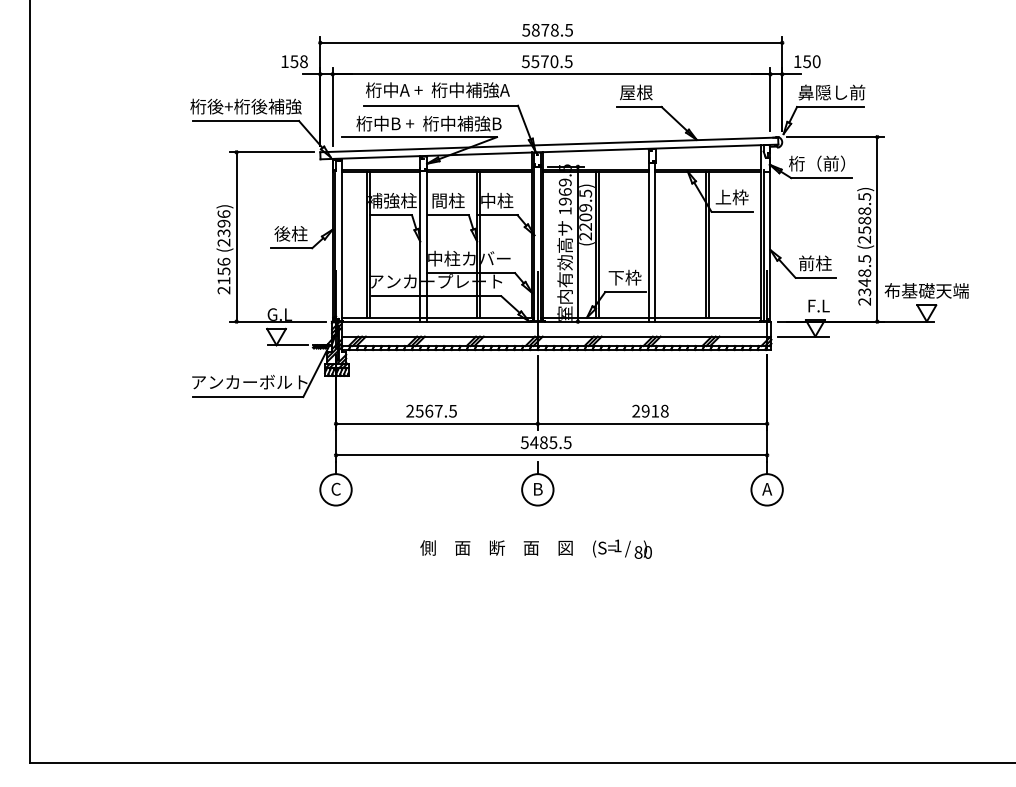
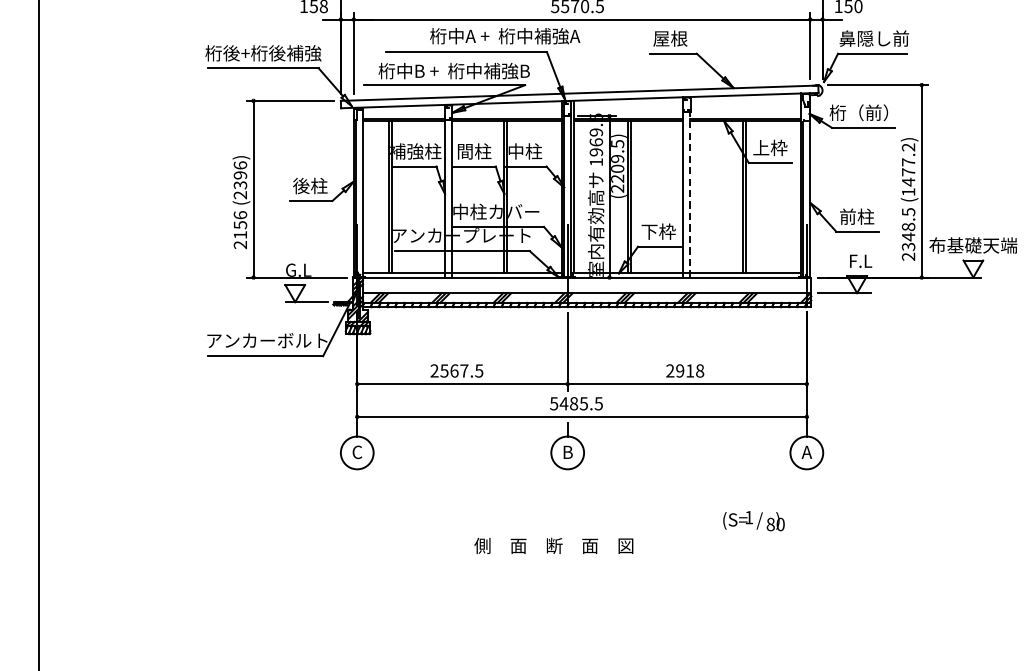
text: (437, 89) -> (504, 35), moved
text: (864, 218) -> (908, 169), (2588.5) -> (1477.2)
line: (655, 242) -> (690, 195), solid -> dashed
text: (496, 547) -> (553, 545), moved
text: (622, 548) -> (754, 520), moved

